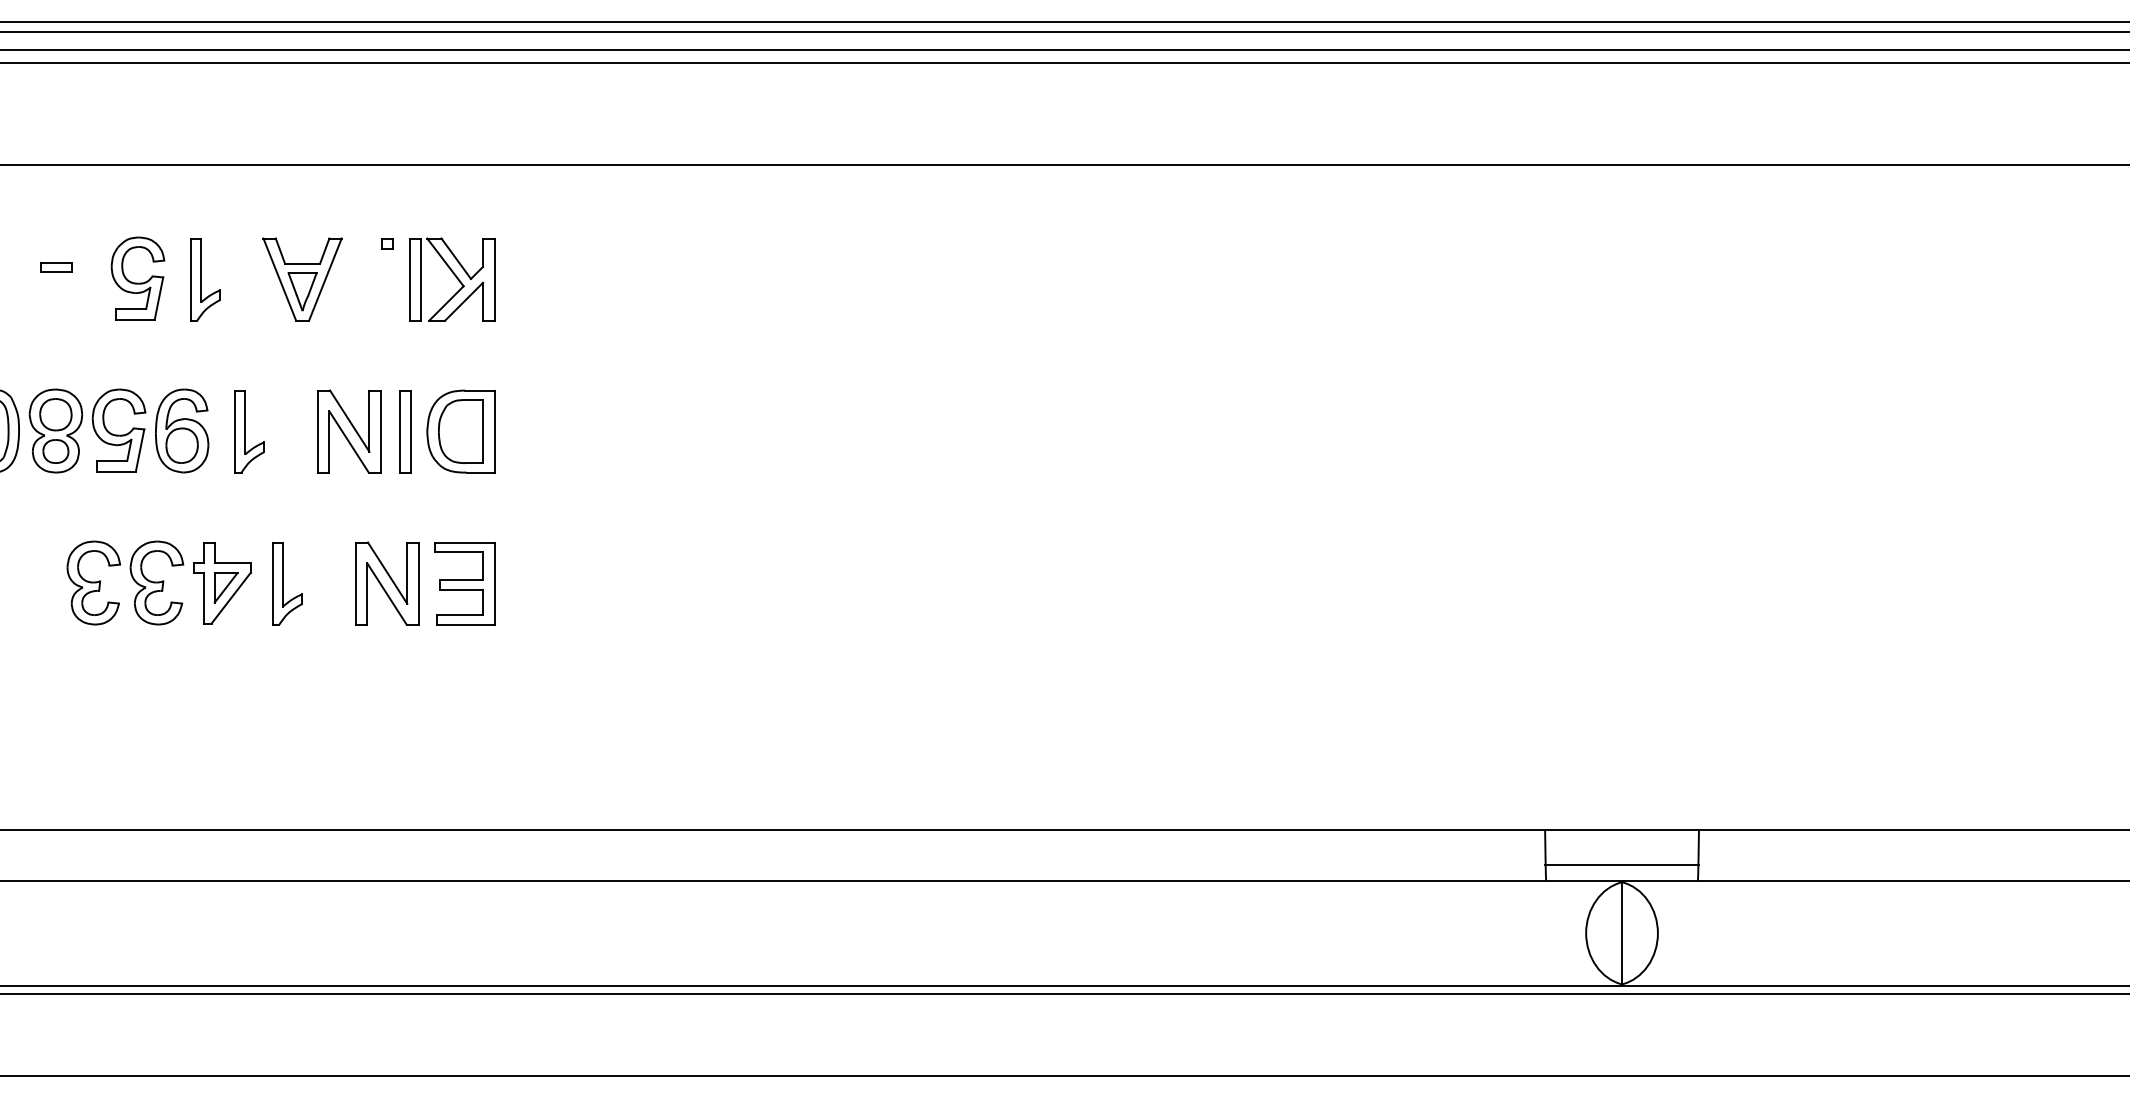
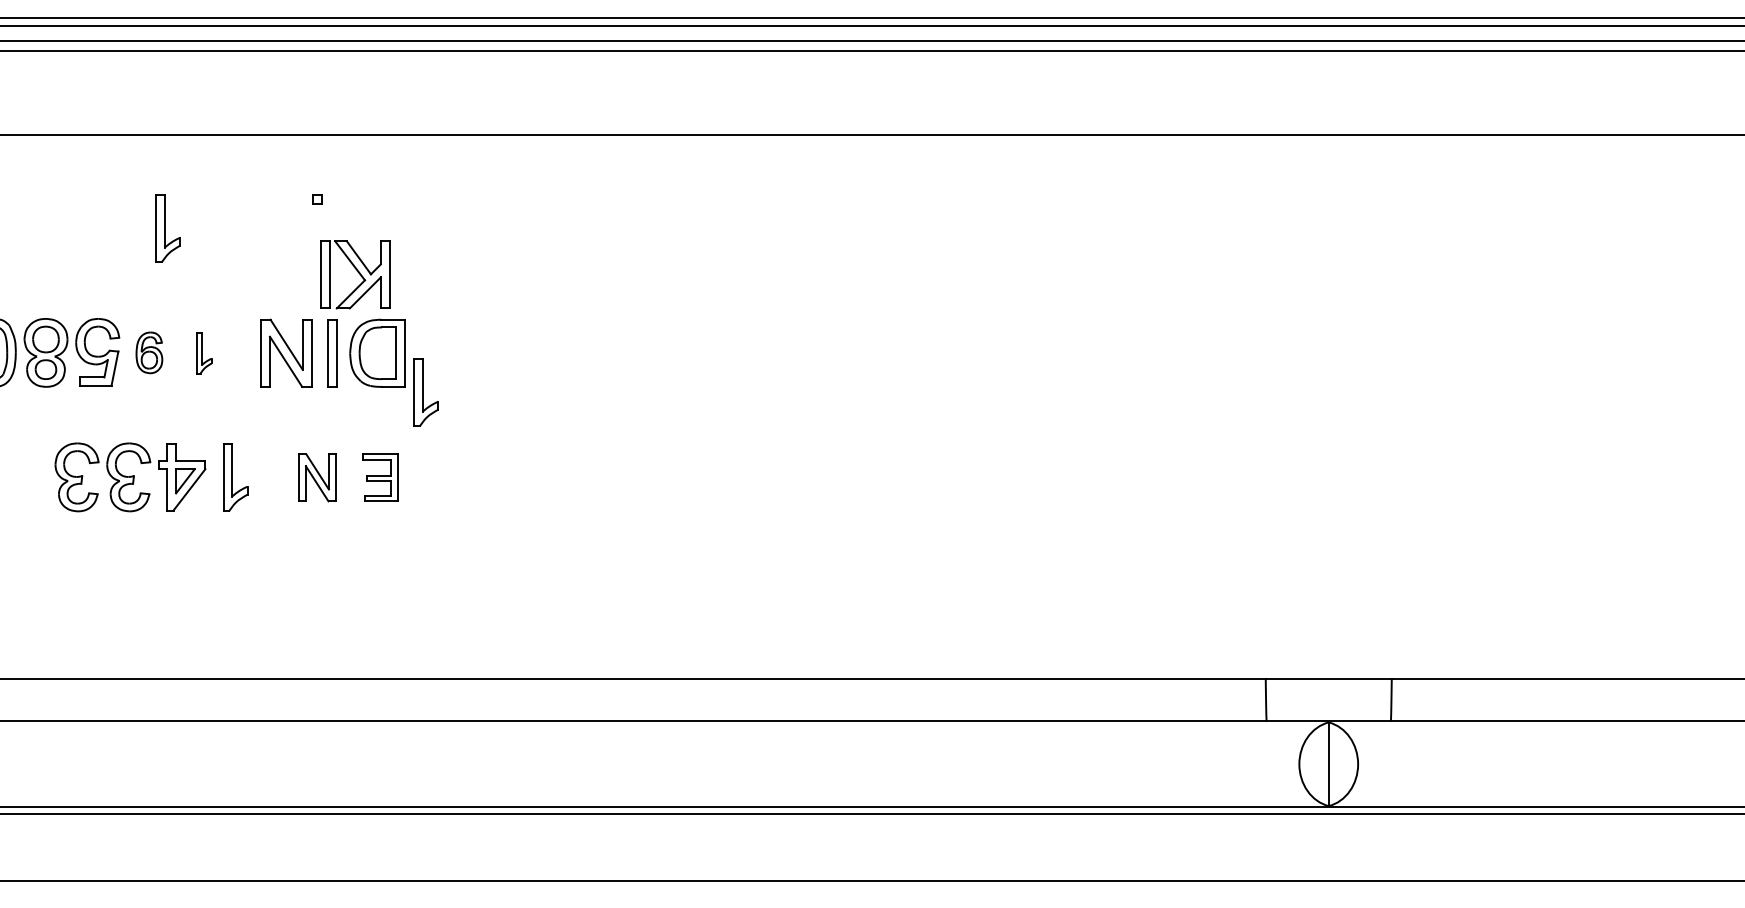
part: (56, 266) -> (46, 218), removed
part: (137, 277) -> (112, 227), removed
part: (301, 279) -> (247, 228), removed
part: (452, 279) -> (355, 274), moved
part: (182, 430) -> (149, 352), size x0.6
part: (249, 431) -> (204, 353), size x0.6
part: (519, 479) -> (425, 392), added
part: (387, 583) -> (317, 477), size x0.7
part: (464, 583) -> (380, 477), size x0.7
line: (1621, 863) -> (1328, 707), removed

